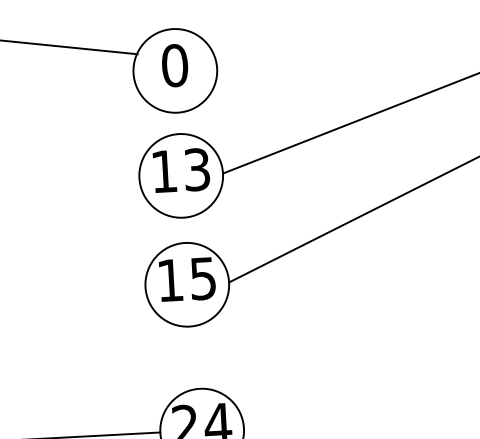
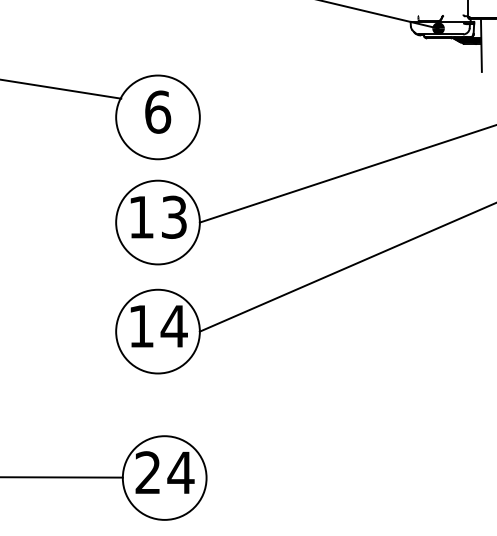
text: (175, 64) -> (158, 111), 0 -> 6
text: (202, 278) -> (173, 326), 15 -> 14

